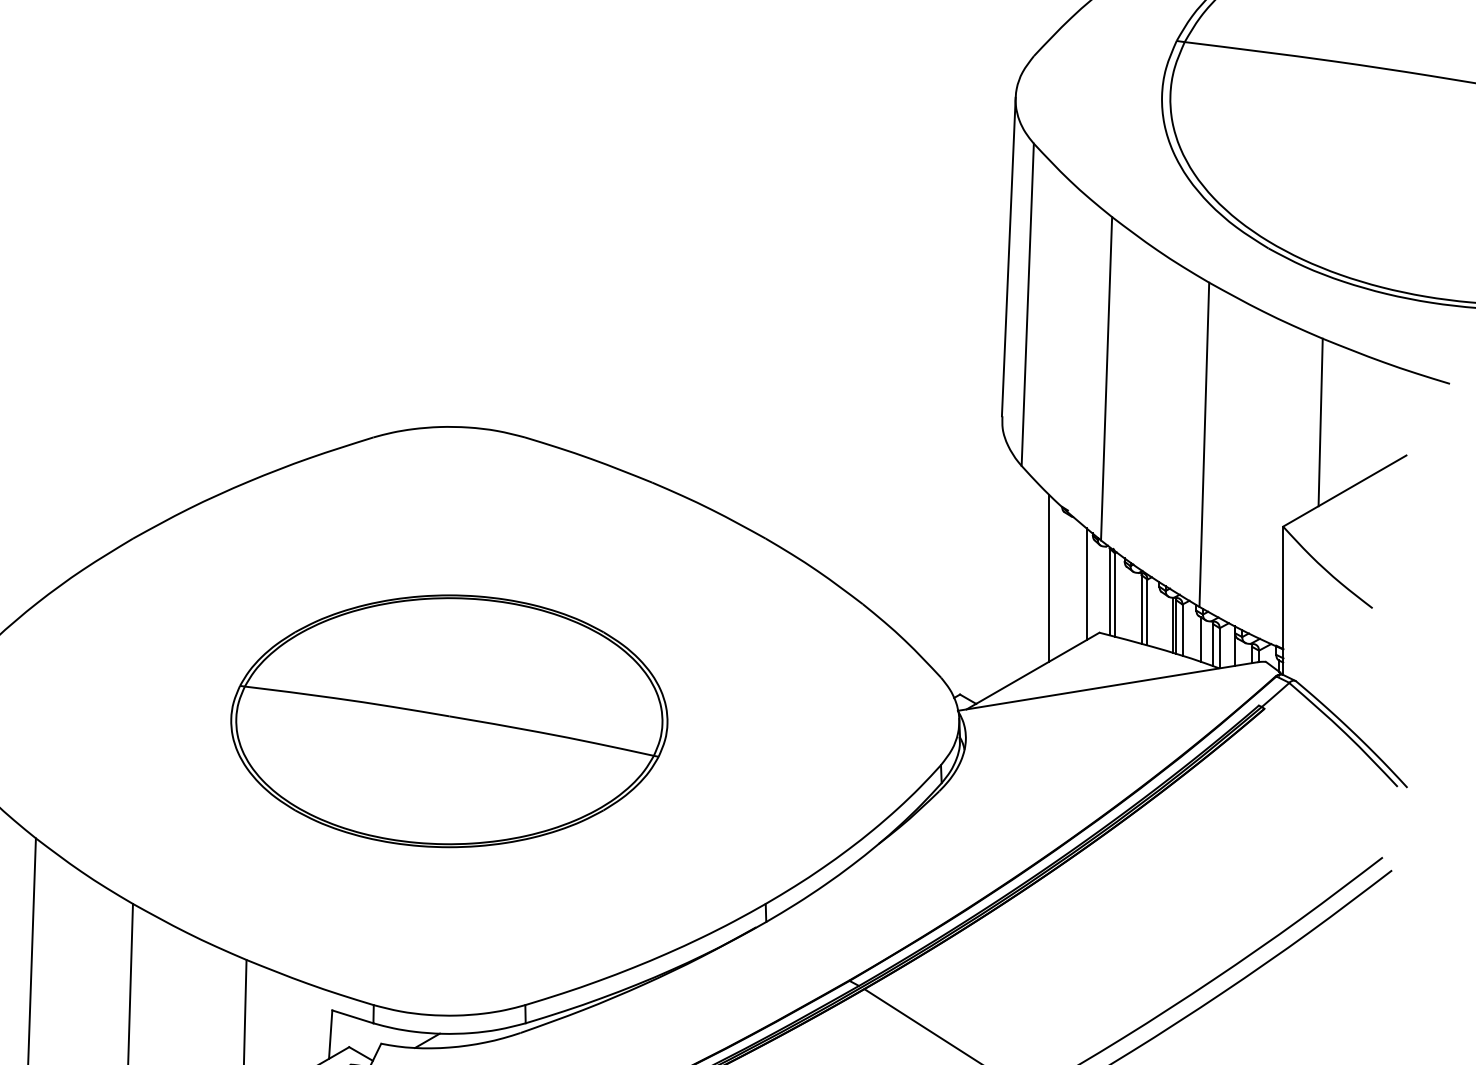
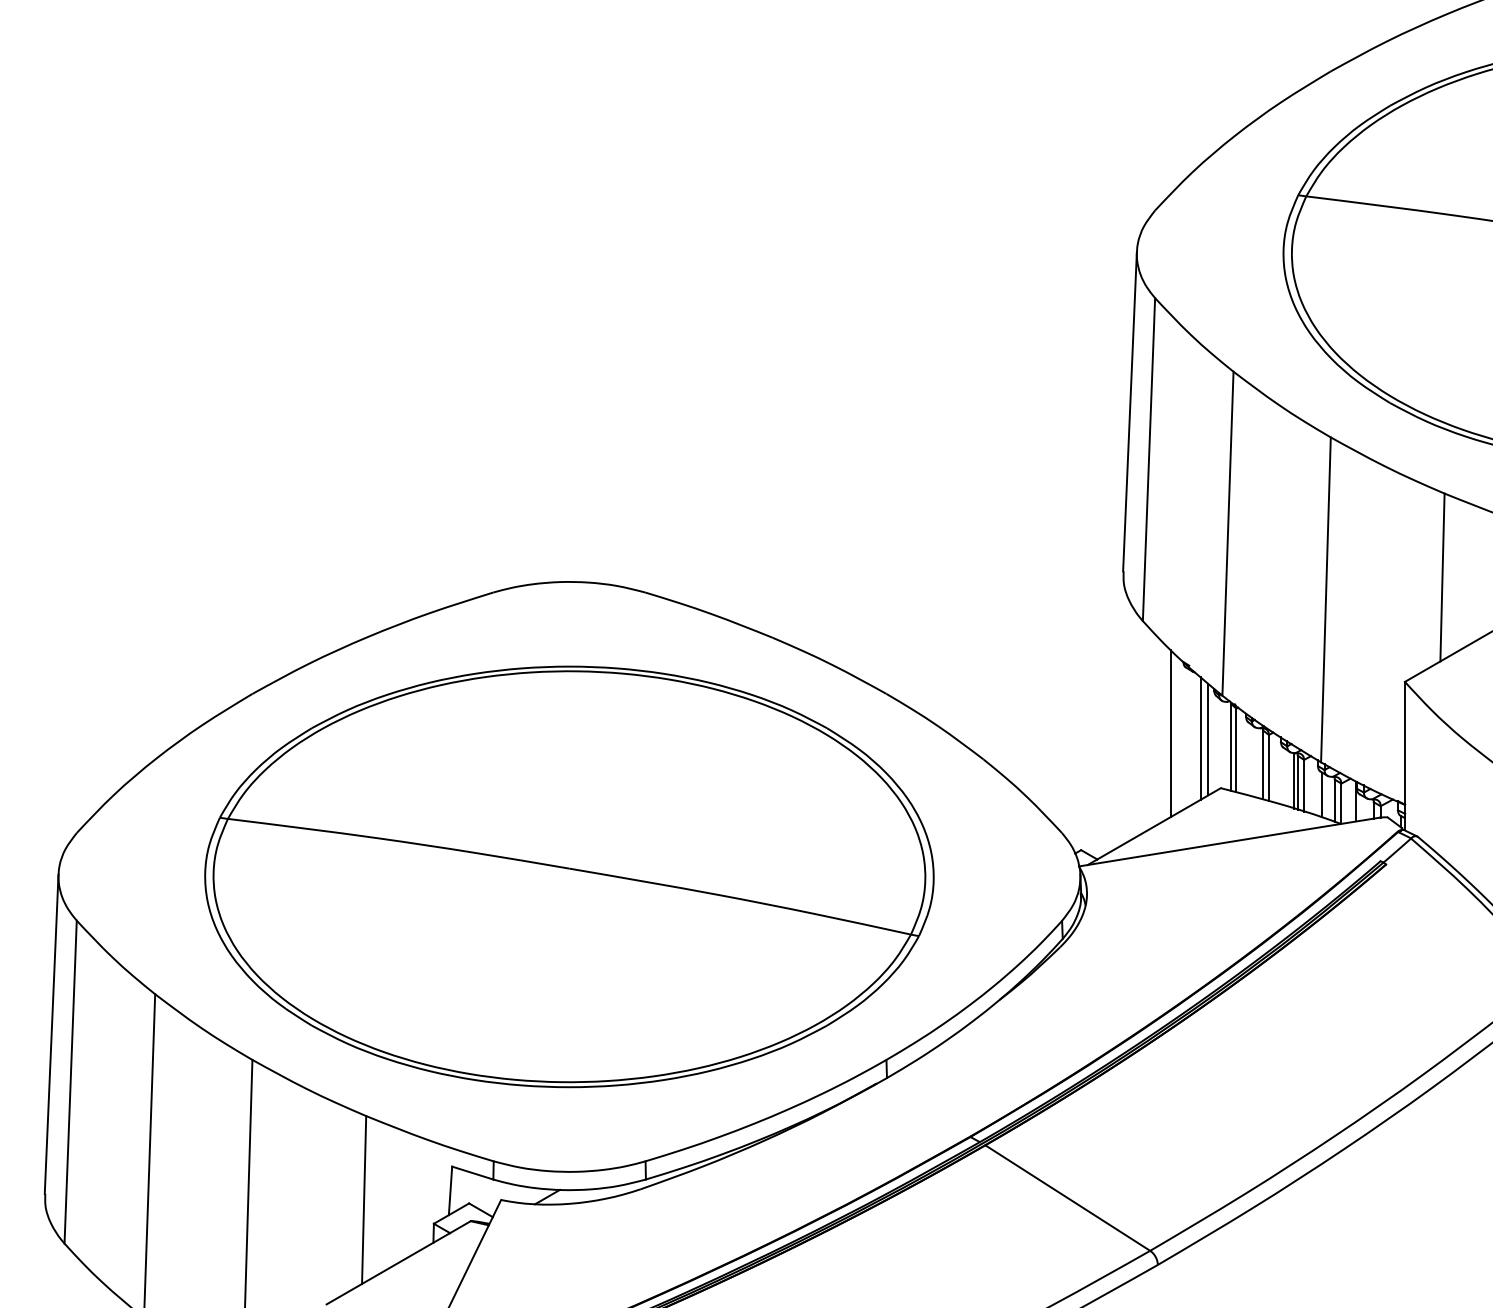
line: (1079, 583) -> (1200, 738), added
part: (449, 720) -> (569, 876), size x1.67

